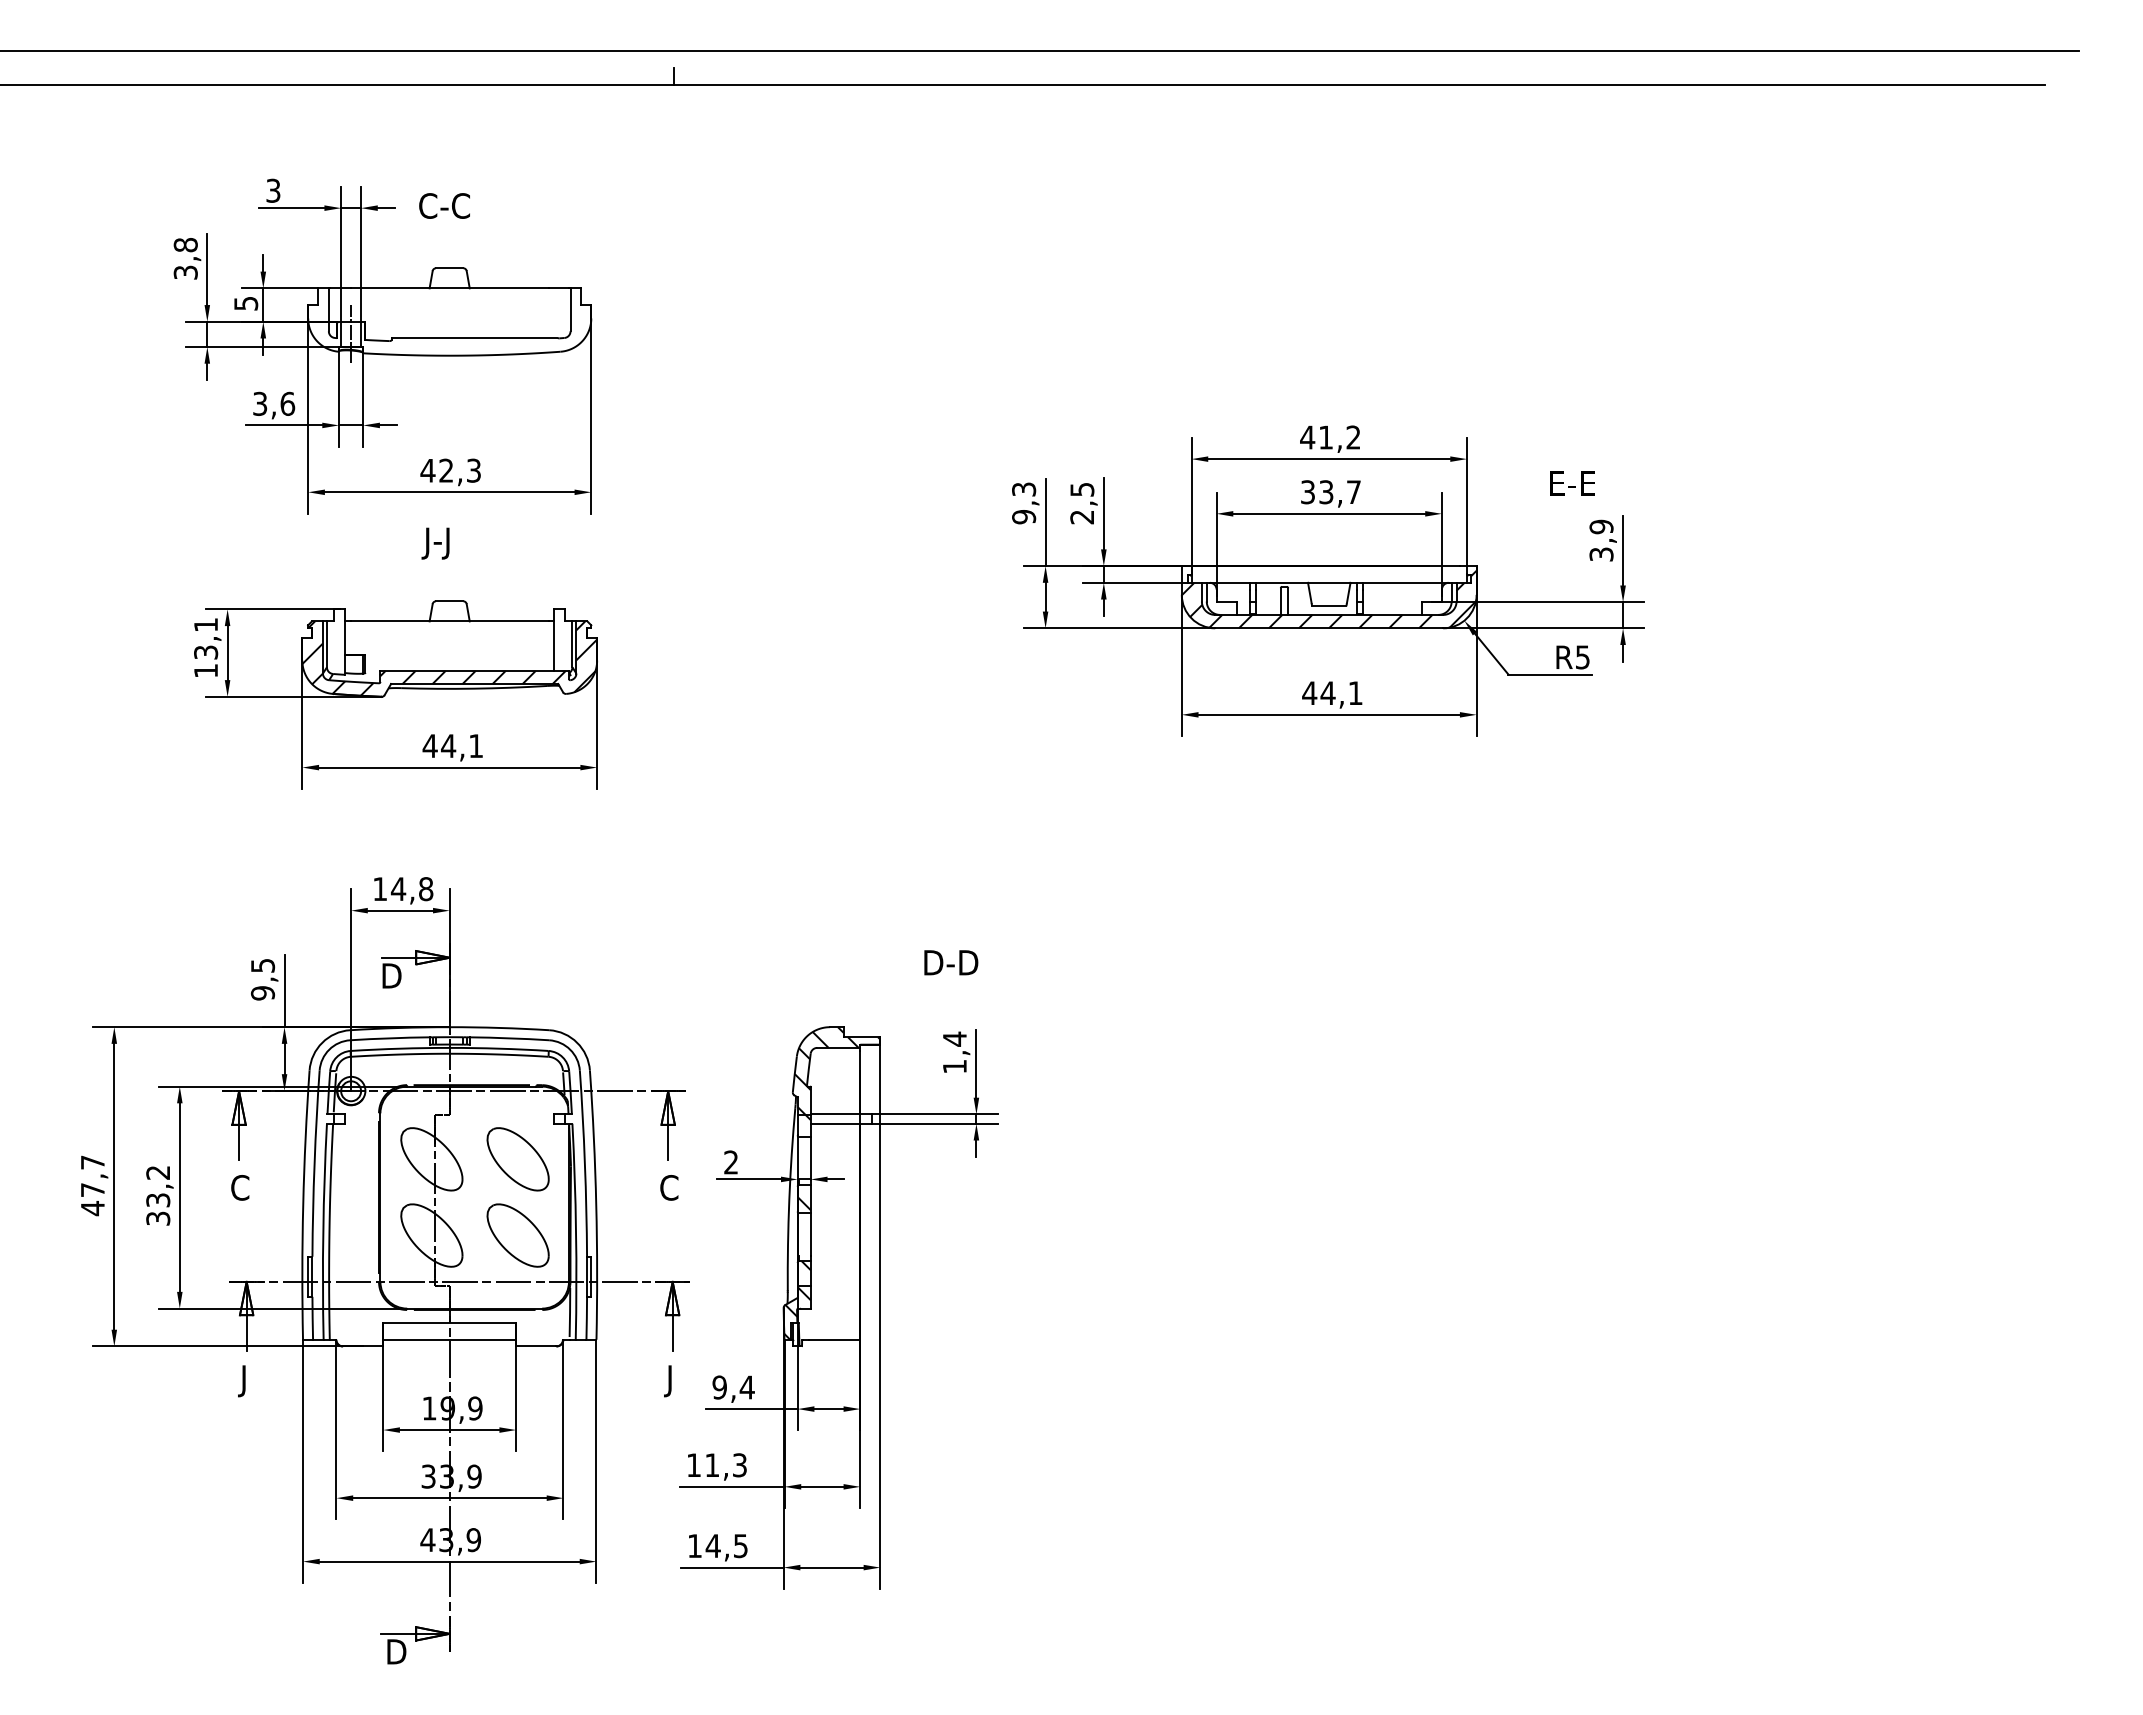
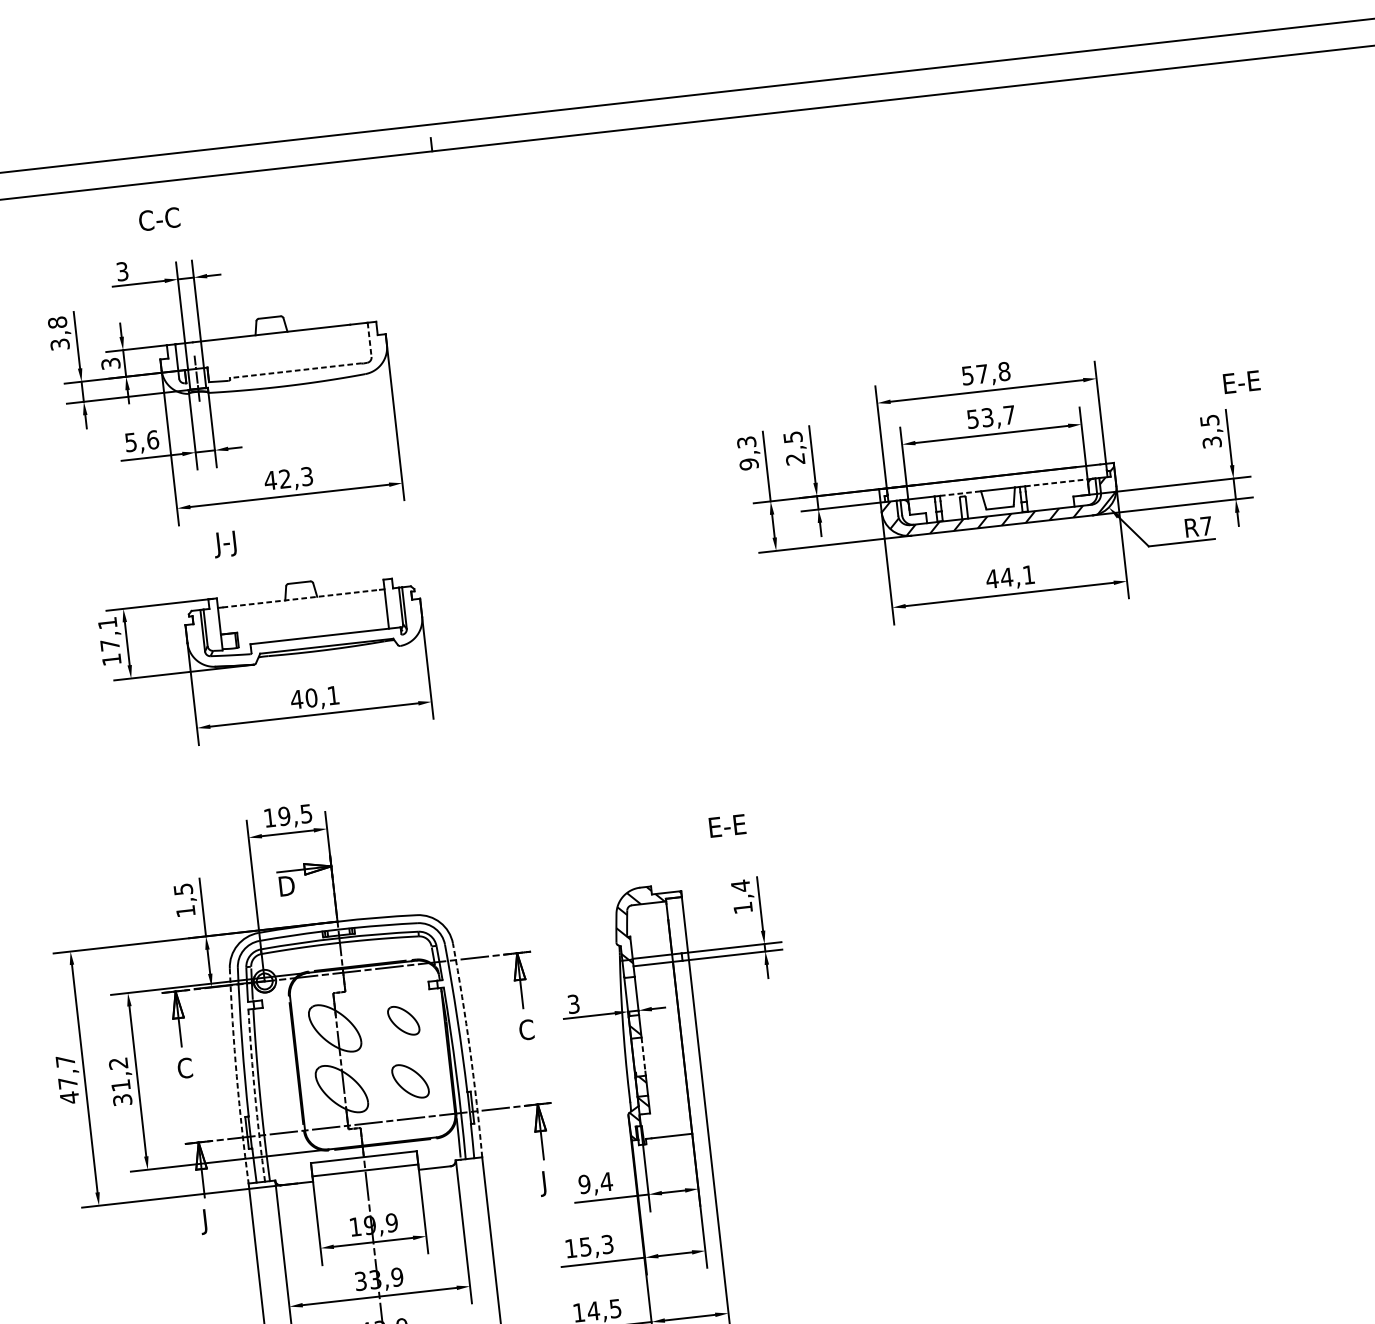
text: (444, 205) -> (159, 218), moved
text: (245, 302) -> (110, 363), 5 -> 3
line: (570, 310) -> (369, 340), solid -> dashed
line: (474, 337) -> (295, 370), solid -> dashed
text: (260, 403) -> (131, 442), 3,6 -> 5,6
text: (1330, 437) -> (985, 373), 41,2 -> 57,8
text: (1572, 483) -> (1241, 382), moved
text: (1307, 491) -> (972, 418), 33,7 -> 53,7
text: (1601, 526) -> (1209, 420), 3,9 -> 3,5
text: (435, 543) -> (224, 544), moved
line: (1282, 582) -> (960, 493), solid -> dashed
line: (1403, 582) -> (1057, 482), solid -> dashed
line: (449, 621) -> (301, 598), solid -> dashed
text: (206, 652) -> (110, 645), 13,1 -> 17,1
text: (1582, 657) -> (1206, 526), R5 -> R7
hatch: (449, 658) -> (304, 628), removed
text: (448, 746) -> (311, 698), 44,1 -> 40,1
text: (411, 889) -> (294, 815), 14,8 -> 19,5
text: (951, 962) -> (731, 825), D-D -> E-E
text: (262, 993) -> (185, 911), 9,5 -> 1,5
part: (517, 1159) -> (403, 1020), size x0.6
text: (731, 1162) -> (573, 1004), 2 -> 3
text: (158, 1200) -> (121, 1085), 33,2 -> 31,2
arc: (303, 1205) -> (237, 1076), solid -> dashed
arc: (596, 1205) -> (470, 1050), solid -> dashed
arc: (323, 1231) -> (255, 1095), solid -> dashed
part: (517, 1235) -> (410, 1081), size x0.7
line: (810, 1235) -> (643, 1055), solid -> dashed
text: (711, 1465) -> (585, 1247), 11,3 -> 15,3

